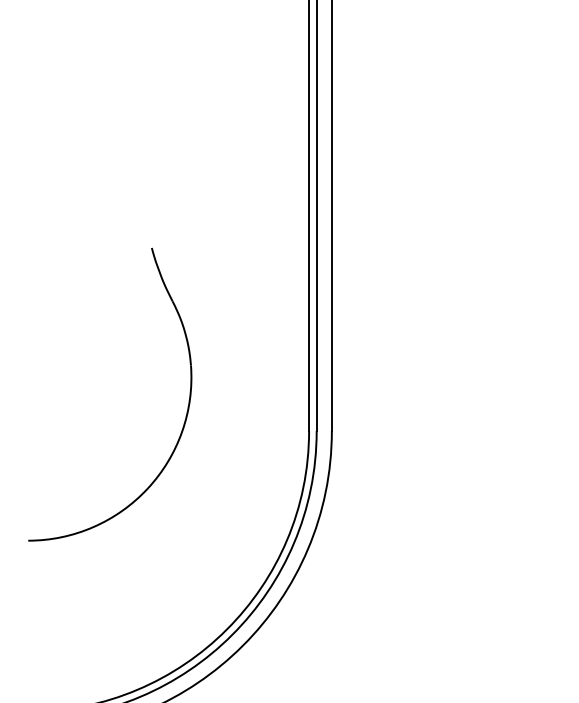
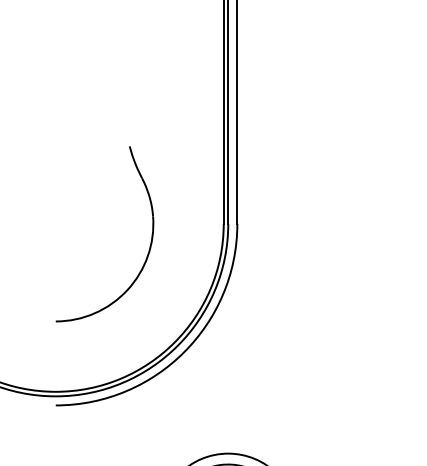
part: (186, 406) -> (150, 241), moved

